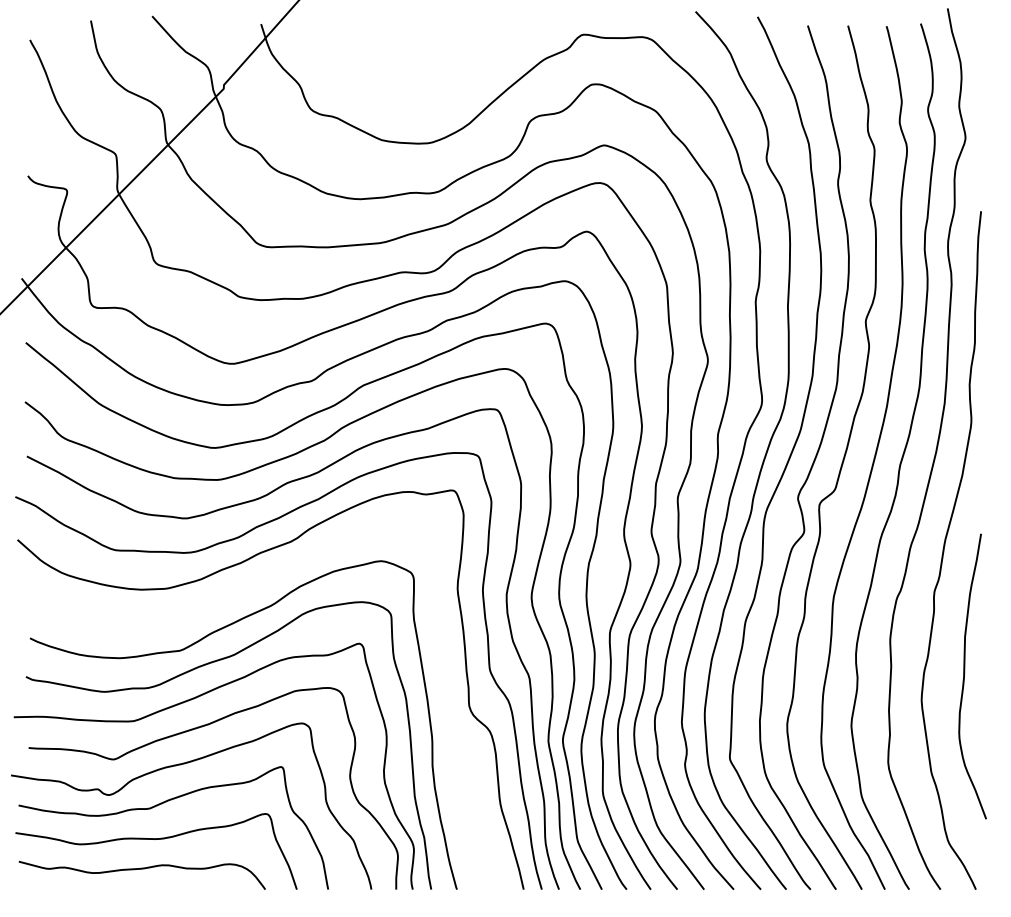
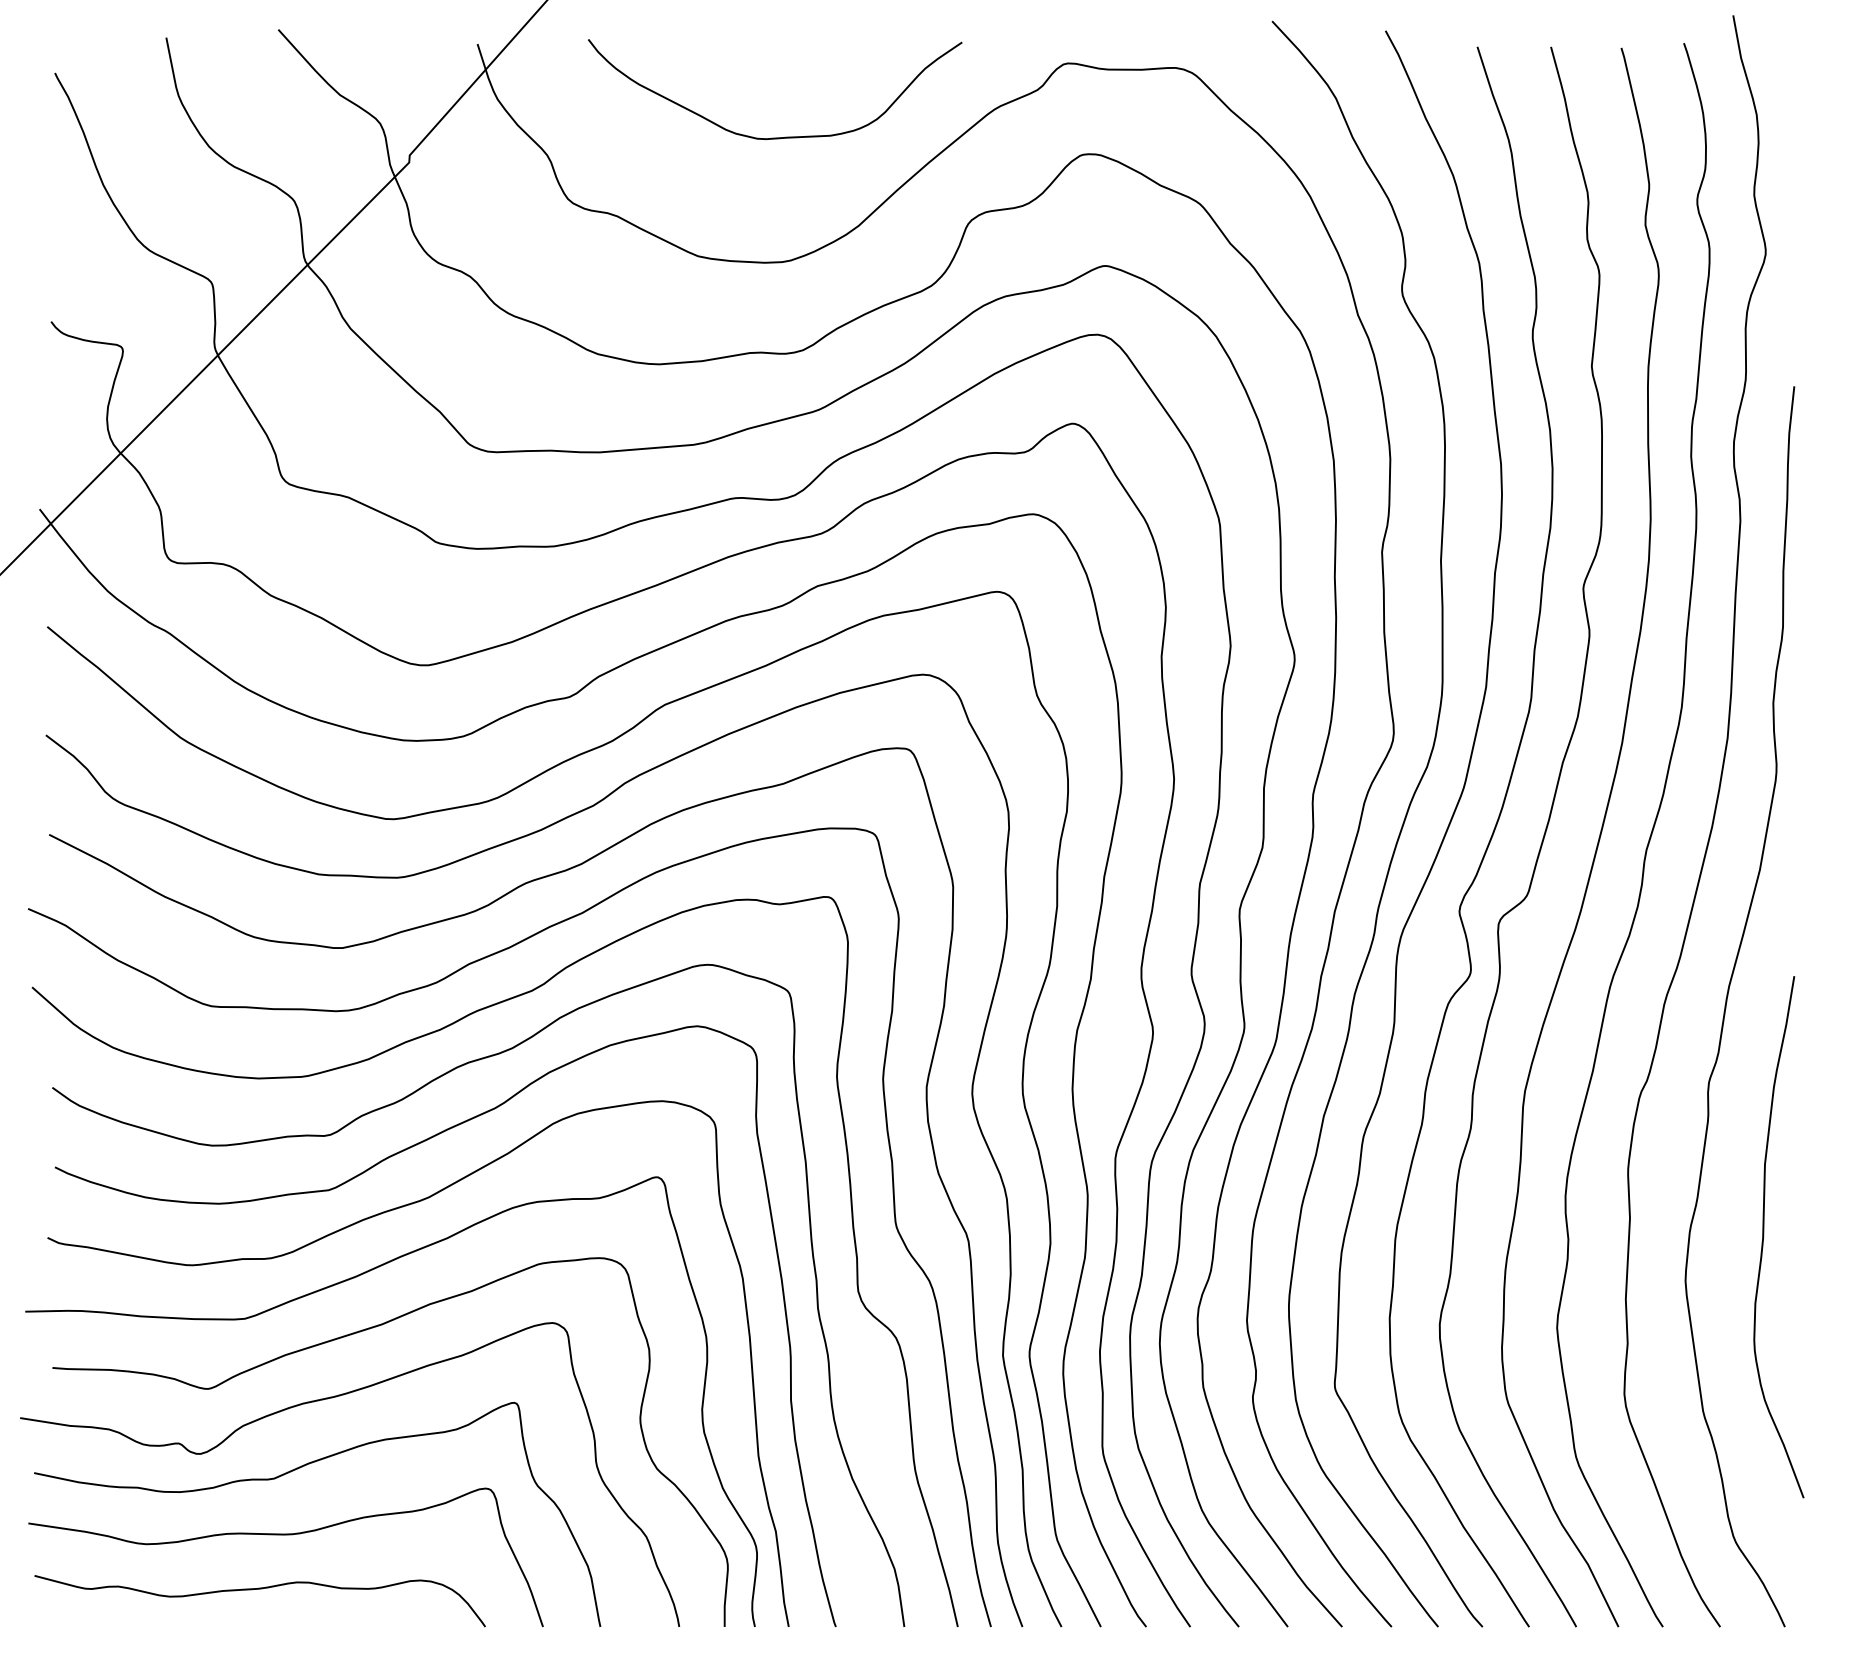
curve: (423, 74) -> (774, 136), added
curve: (215, 604) -> (394, 1105), added

